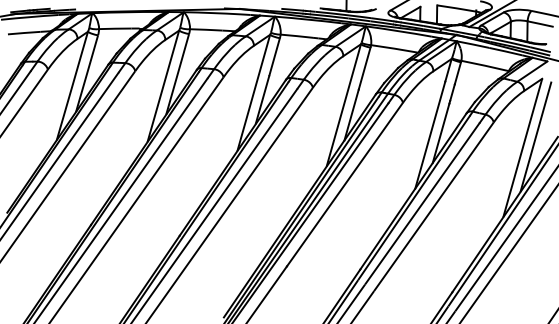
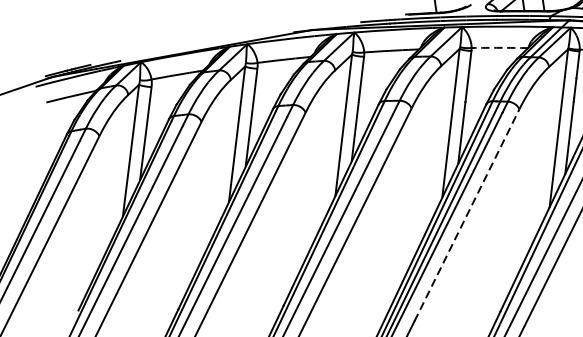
arc: (394, 48) -> (499, 47), solid -> dashed
line: (345, 184) -> (467, 215), solid -> dashed

